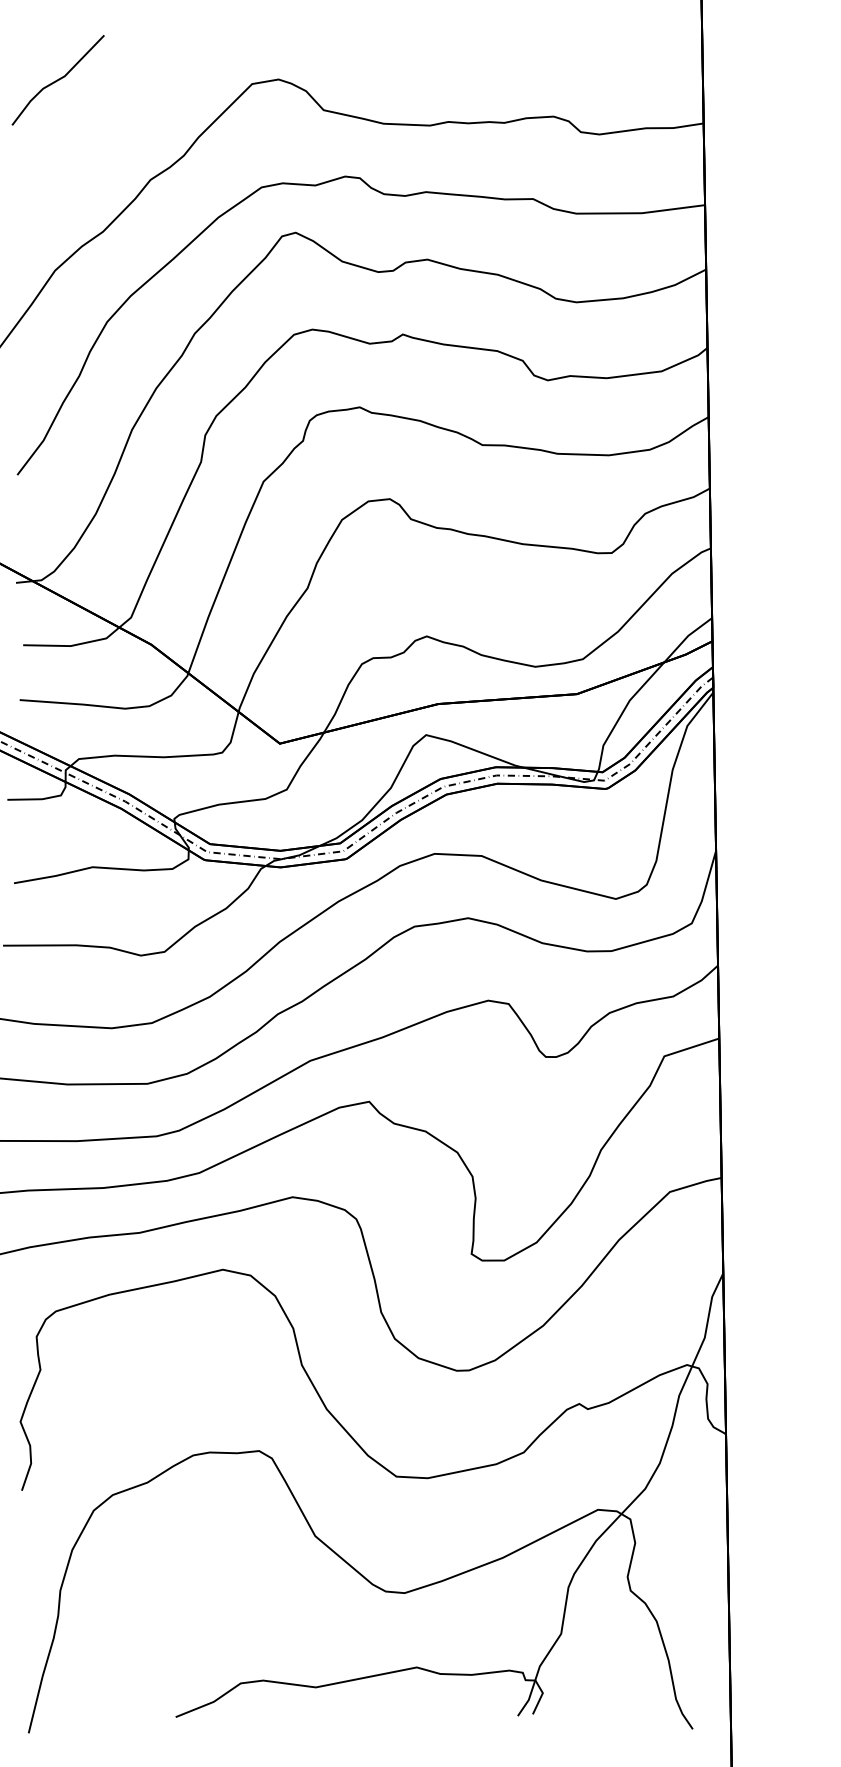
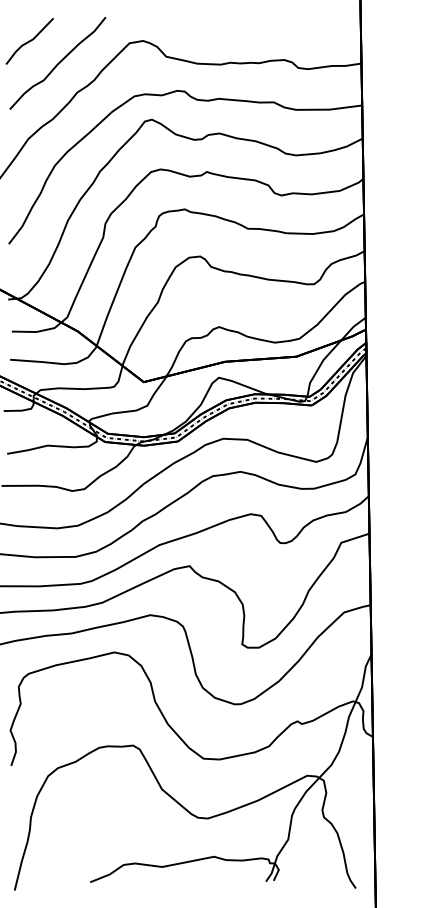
curve: (113, 121) -> (58, 62), added

